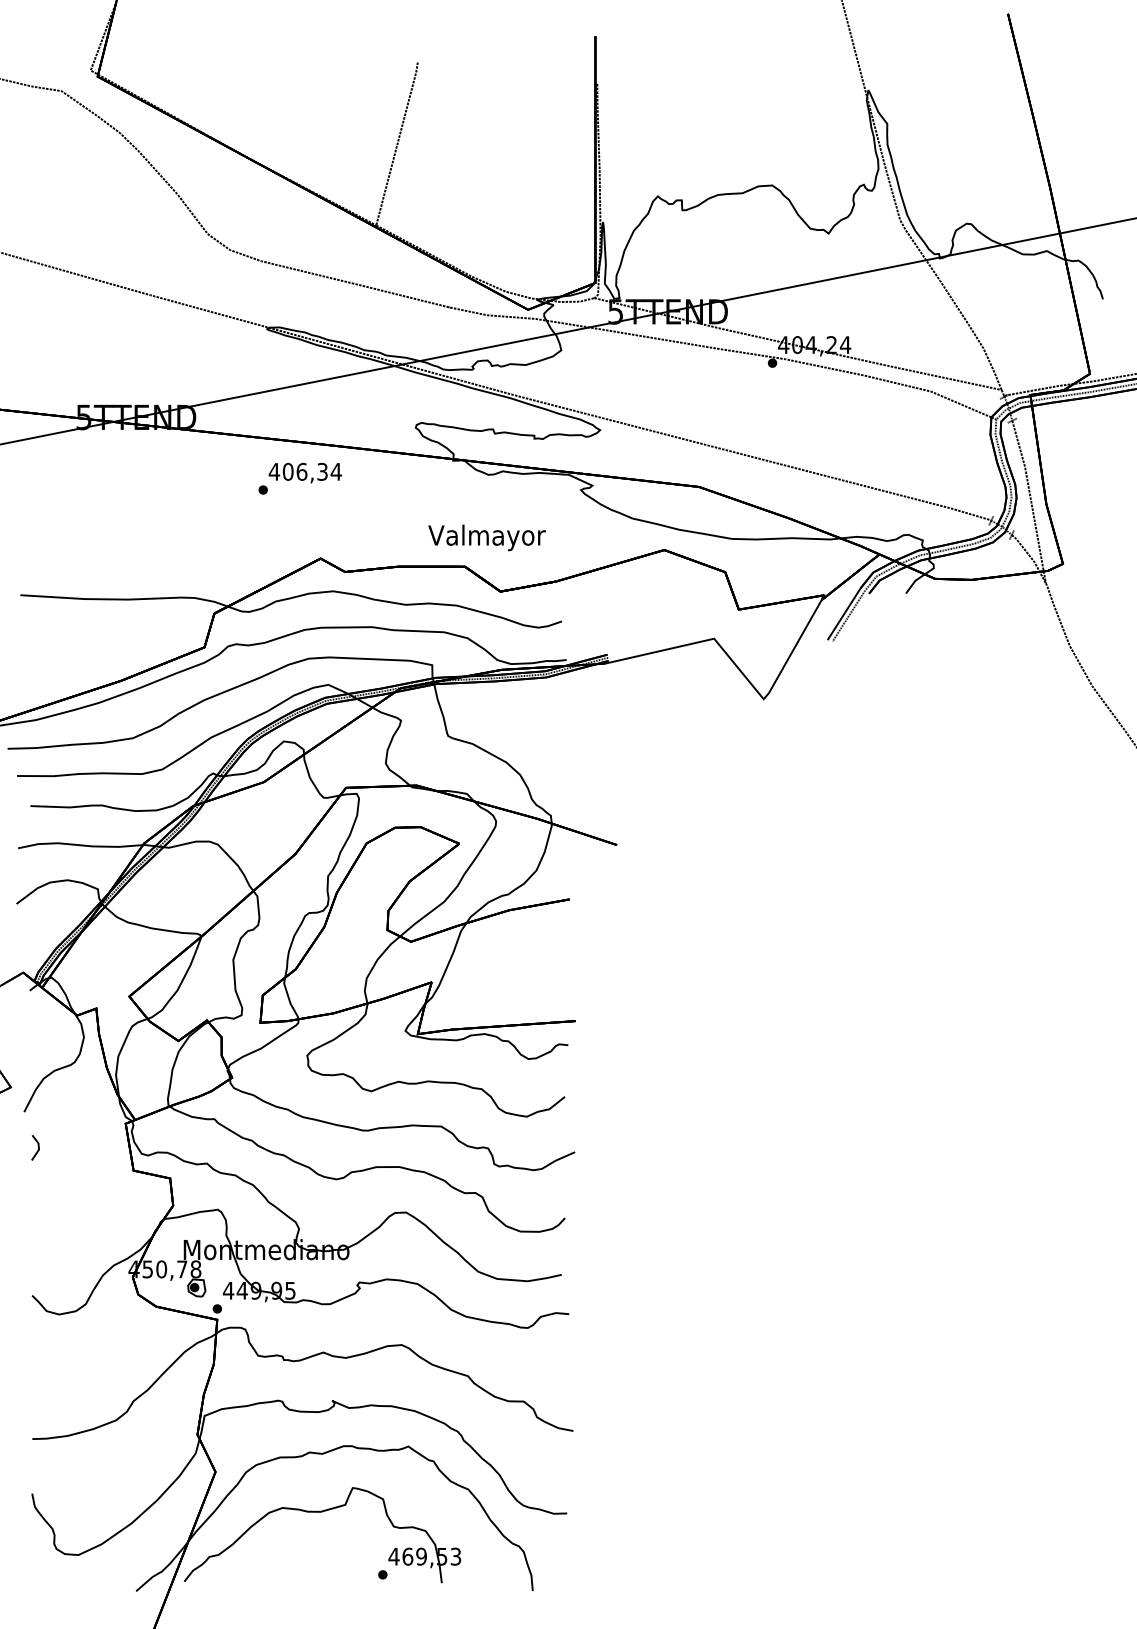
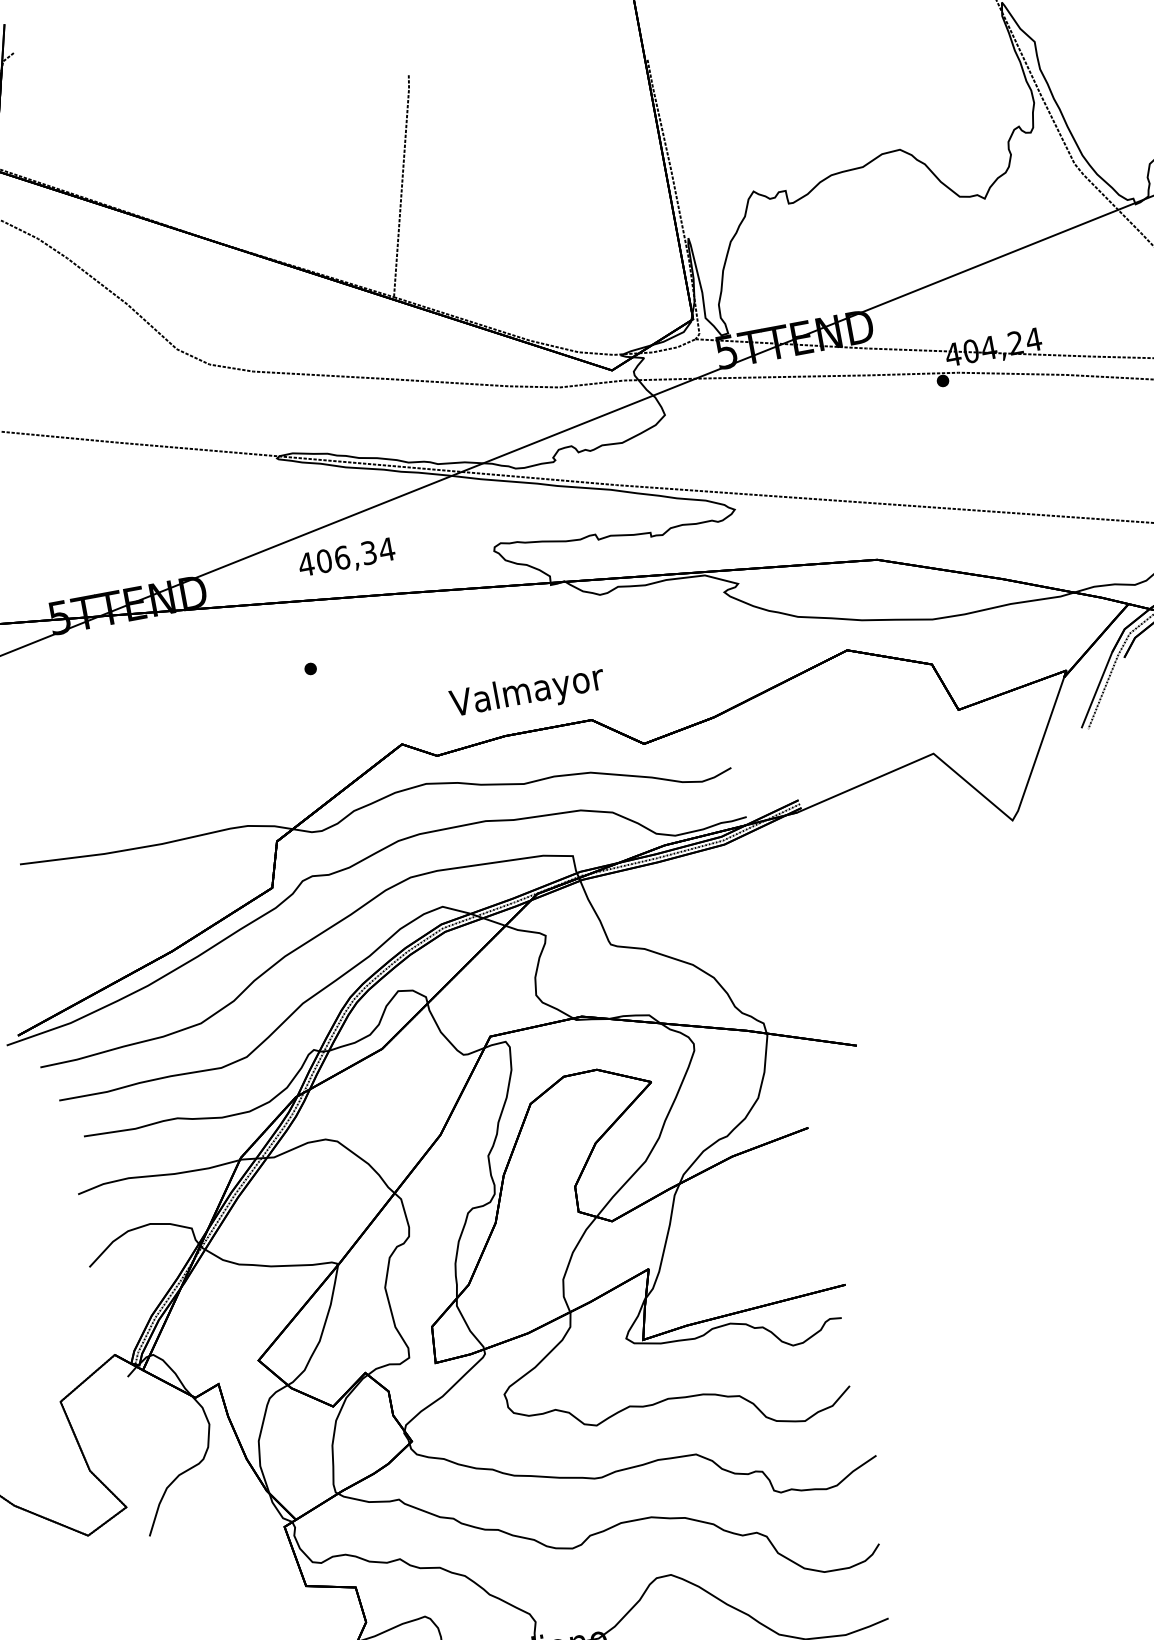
text: (304, 472) -> (345, 558), moved
text: (486, 537) -> (526, 692), moved
line: (37, 1146) -> (175, 1577), removed

